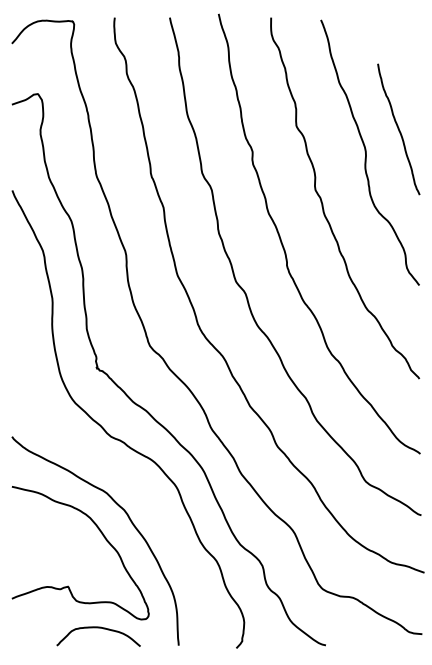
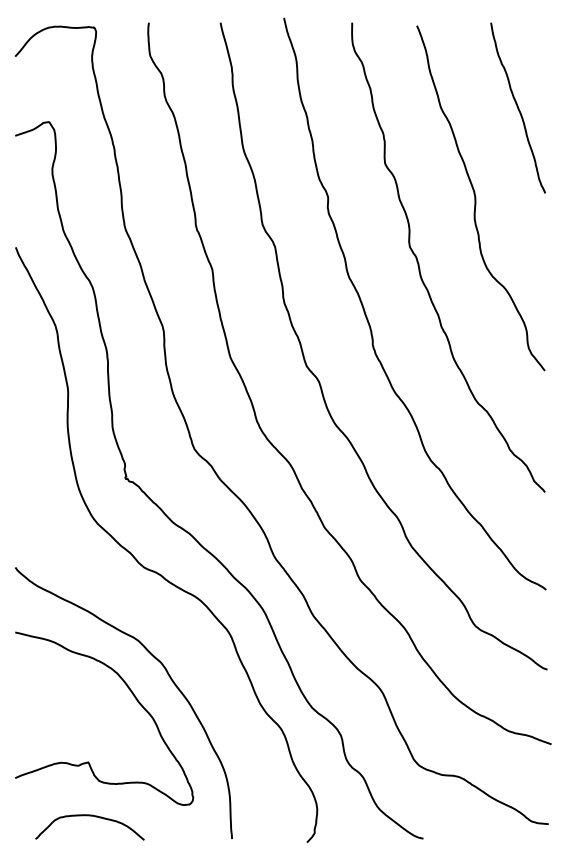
curve: (398, 129) -> (517, 107), moved
curve: (98, 628) -> (89, 816), moved

